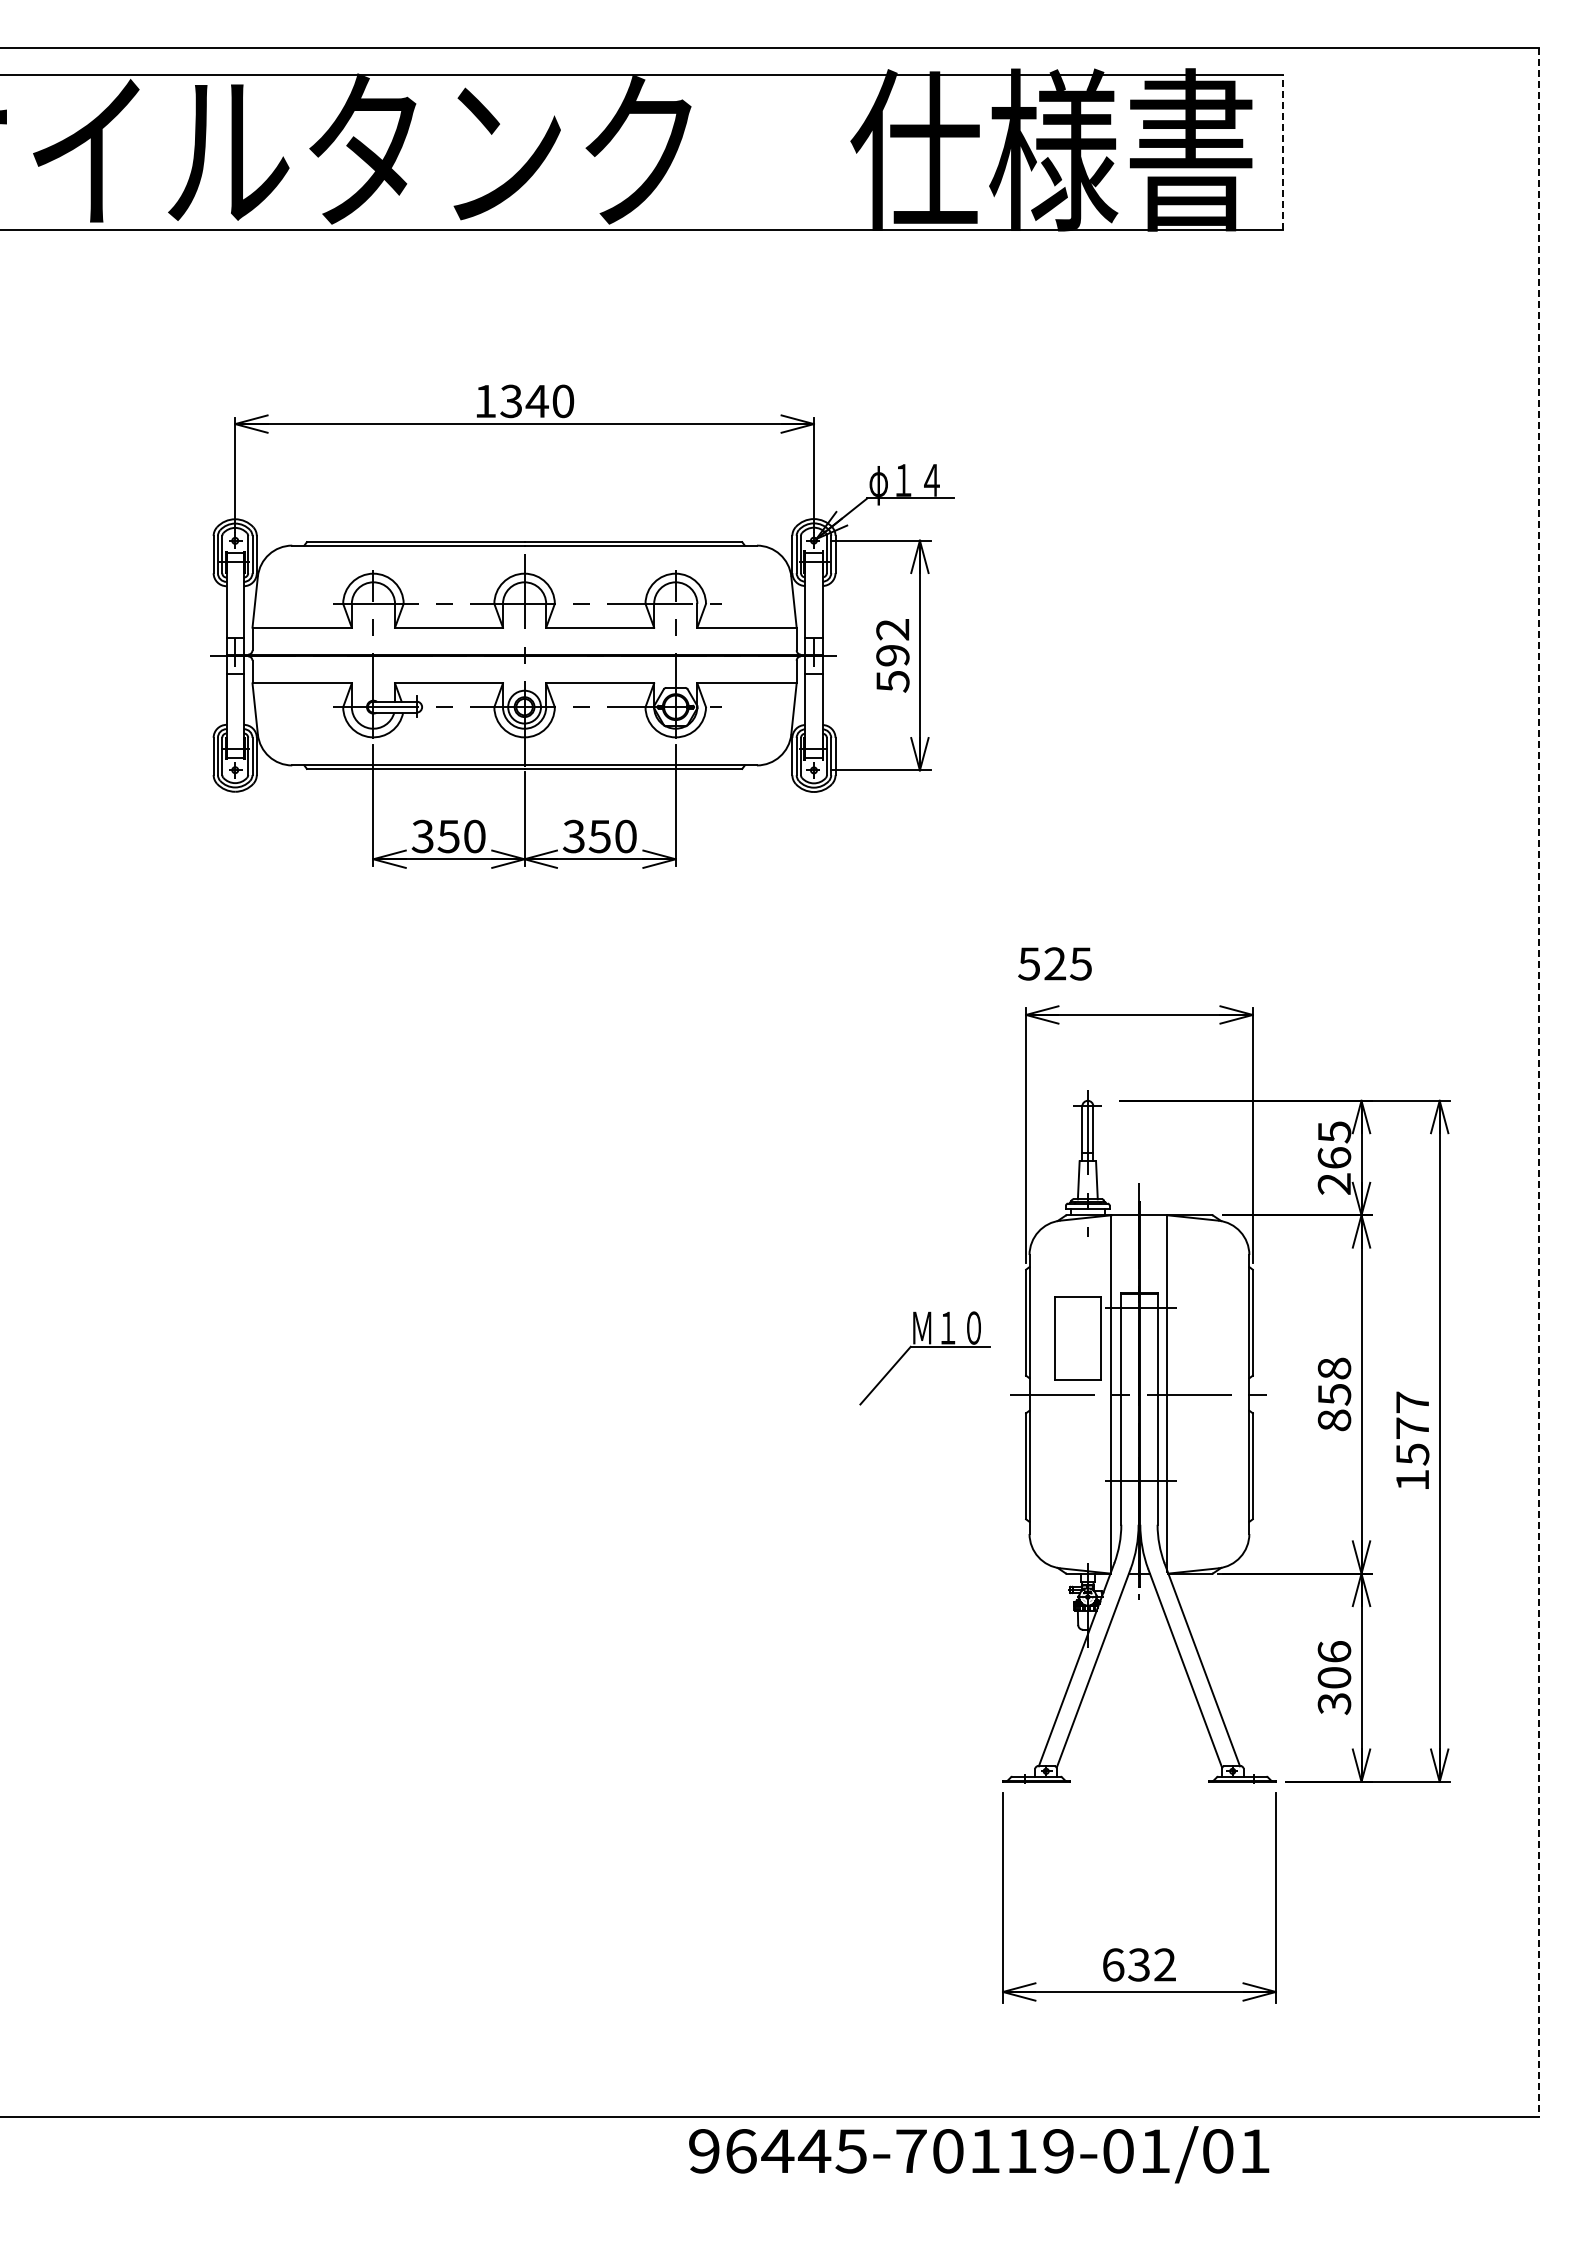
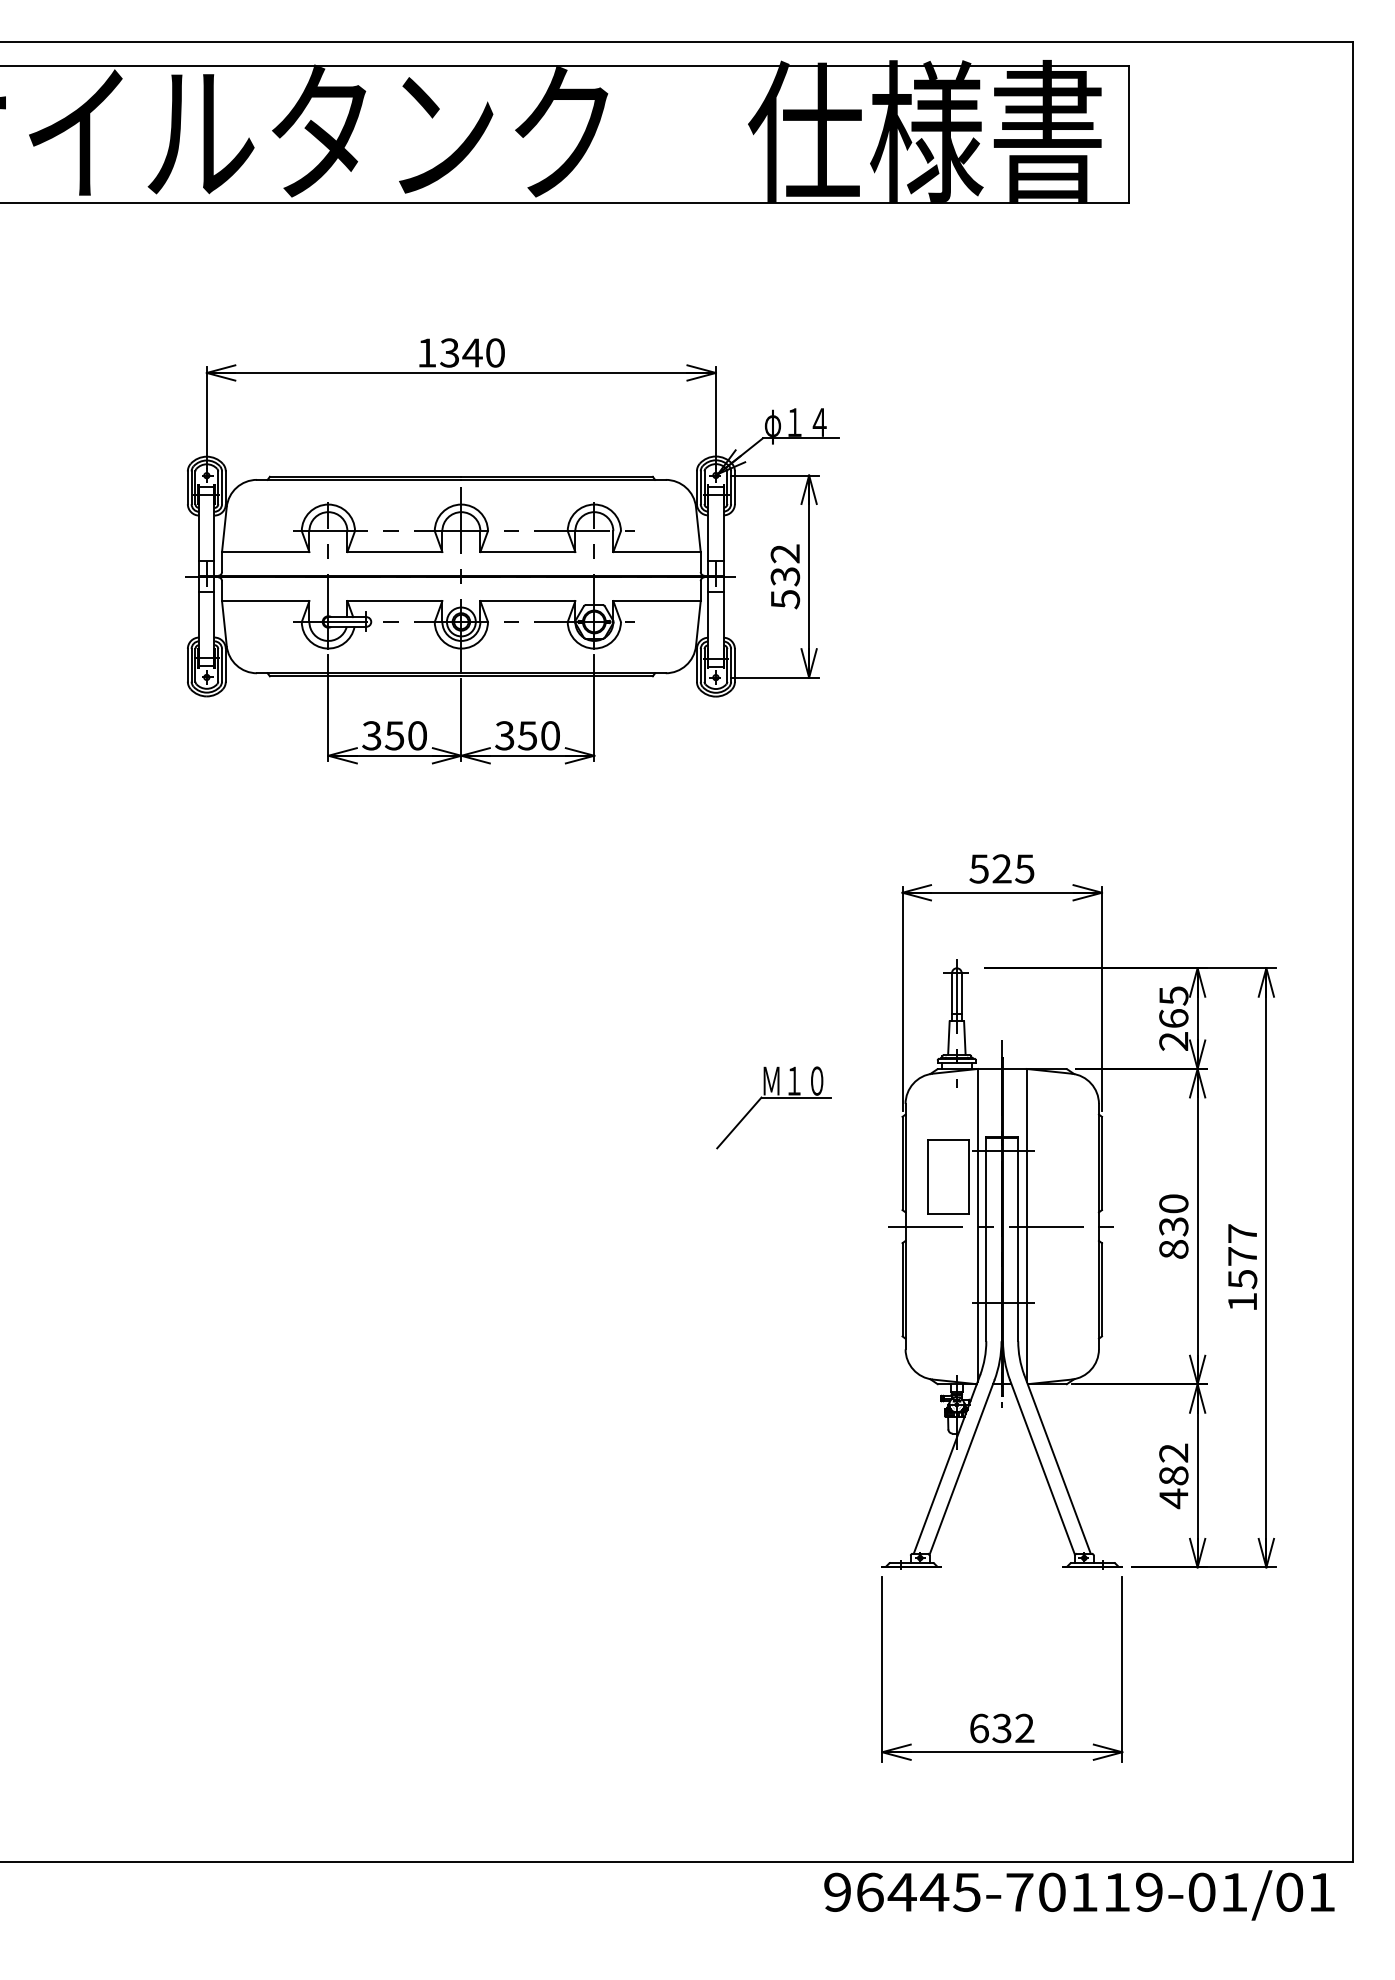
line: (1283, 152) -> (1128, 134), dashed -> solid
text: (892, 655) -> (785, 576), 592 -> 532
text: (1054, 963) -> (1001, 868), moved
line: (1538, 1083) -> (1353, 953), dashed -> solid
part: (924, 1347) -> (773, 1098), moved
text: (1334, 1381) -> (1173, 1215), 858 -> 830
text: (1334, 1678) -> (1173, 1476), 306 -> 482
text: (979, 2154) -> (1079, 1895), moved

